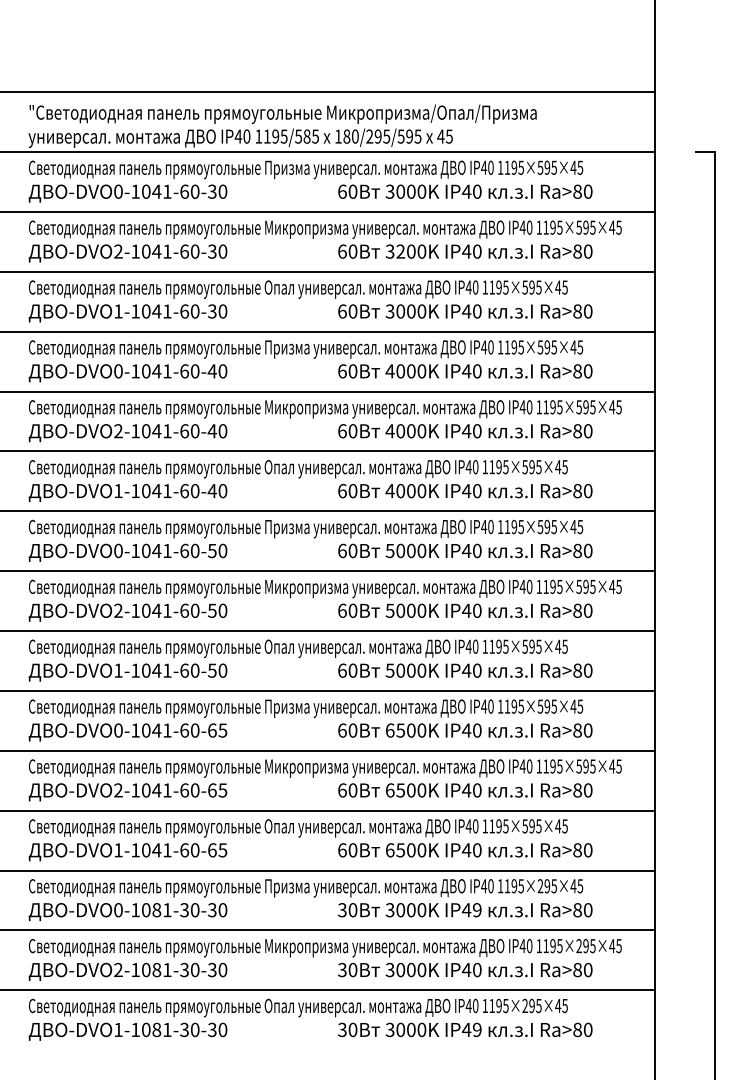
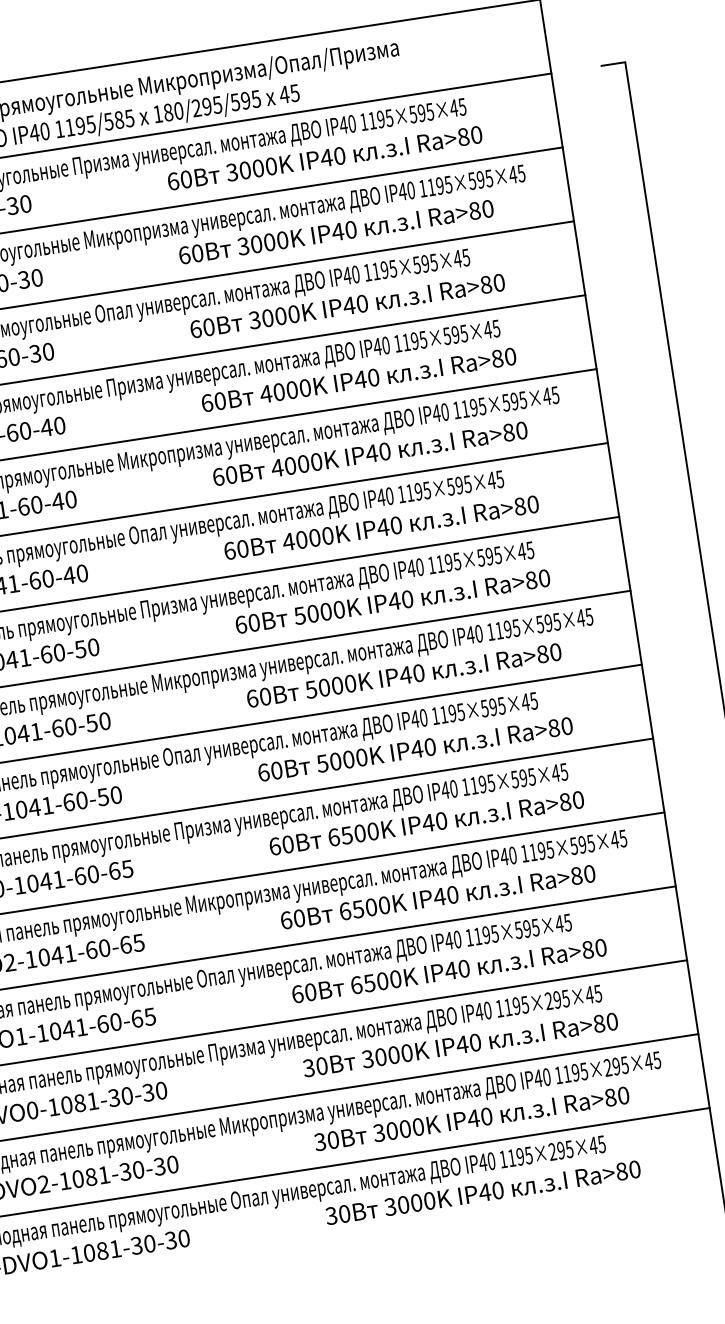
text: (400, 251) -> (256, 244), 3200K -> 3000K
text: (477, 910) -> (475, 1043), IP49 -> IP40
text: (477, 1029) -> (498, 1189), IP49 -> IP40

